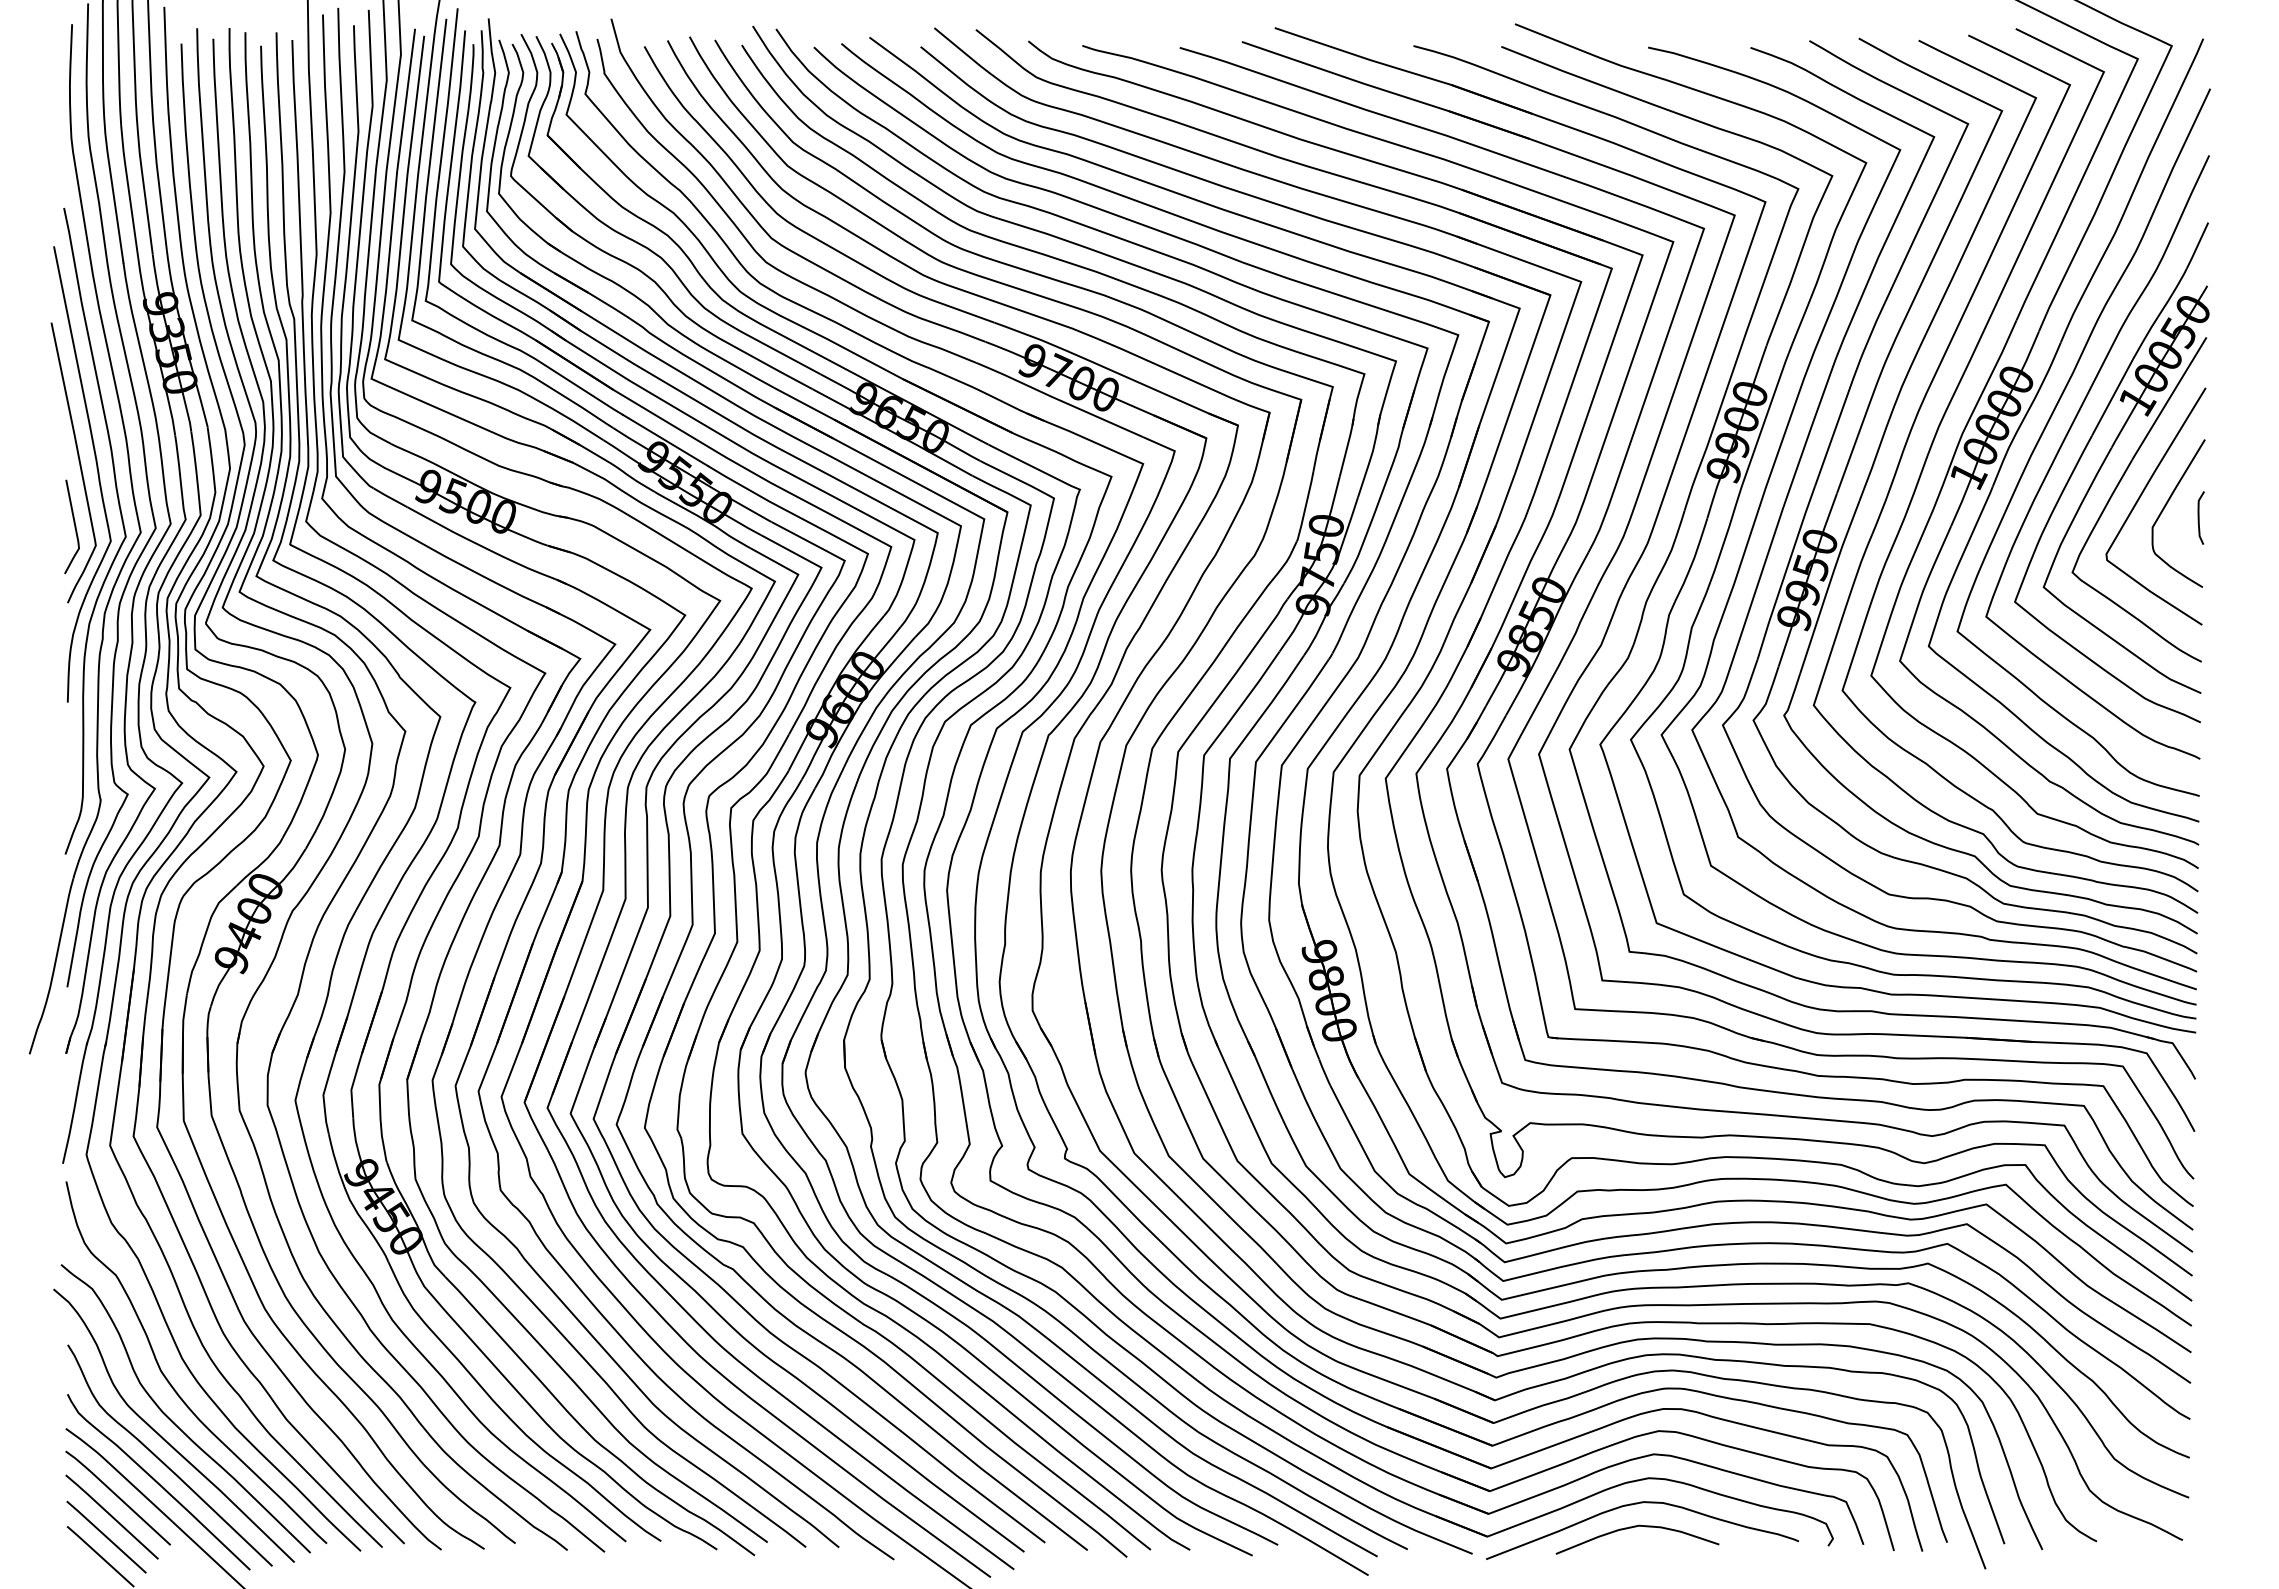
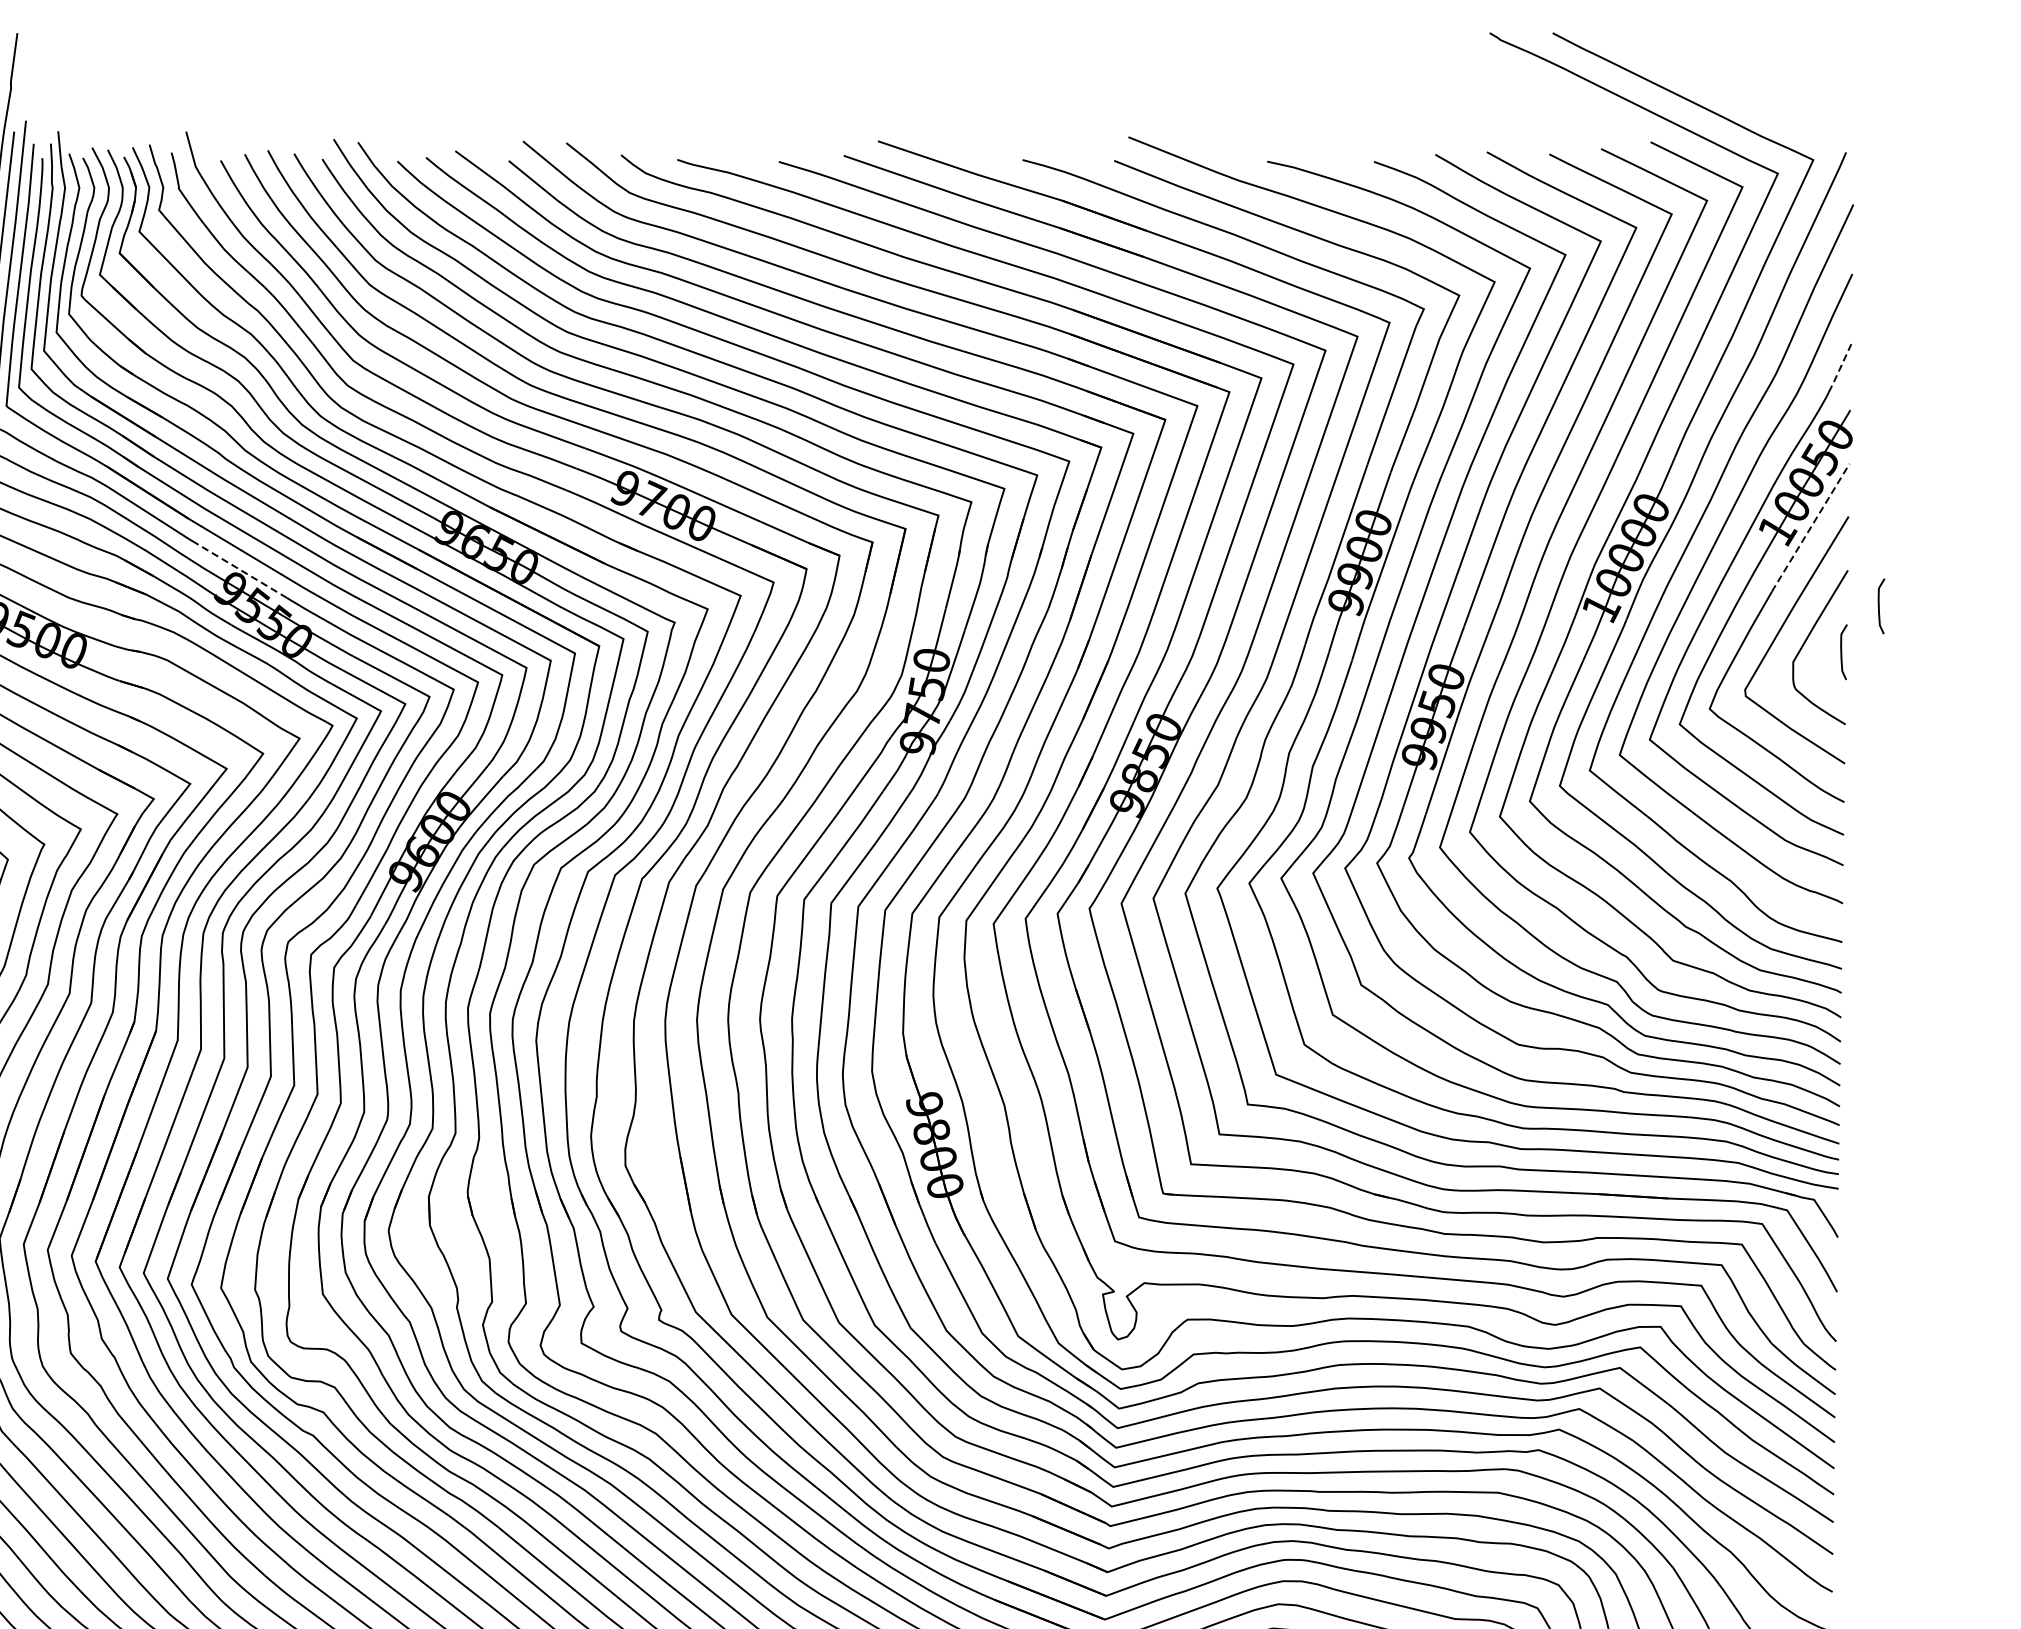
line: (2197, 246) -> (1840, 369), solid -> dashed
line: (2169, 398) -> (1810, 527), solid -> dashed
line: (665, 440) -> (242, 571), solid -> dashed
curve: (2235, 473) -> (1879, 605), added

